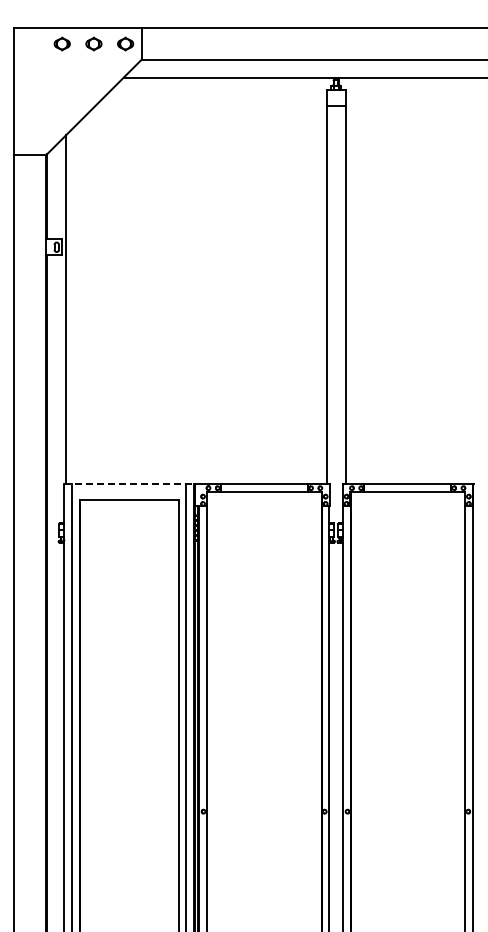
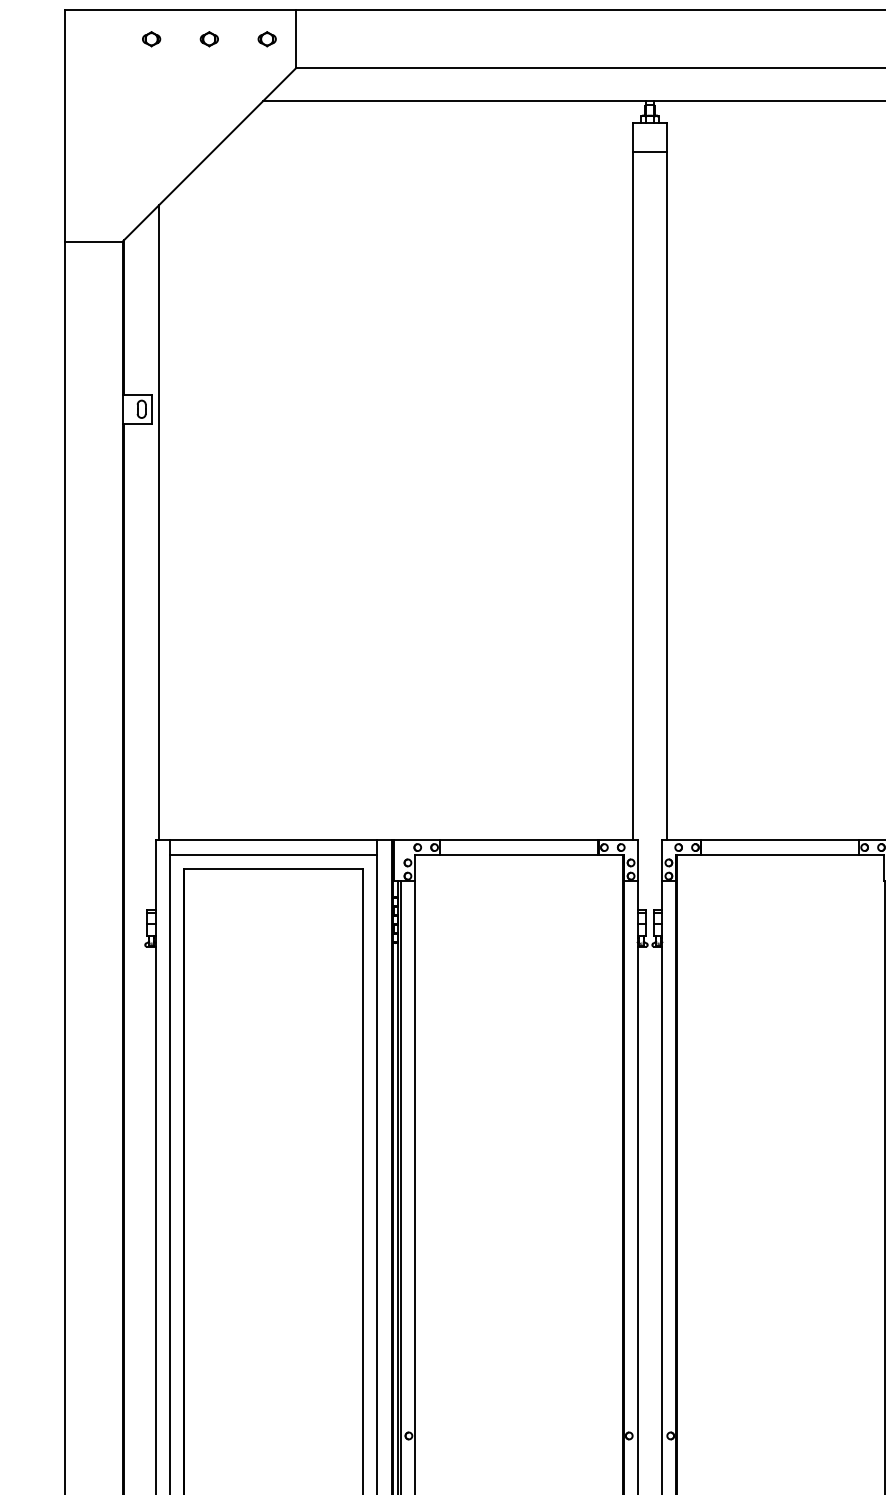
part: (61, 43) -> (150, 38), size x0.62
part: (93, 43) -> (208, 38), size x0.62
part: (125, 43) -> (266, 38), size x0.62
line: (130, 484) -> (275, 840), dashed -> solid
line: (129, 492) -> (274, 855), added

